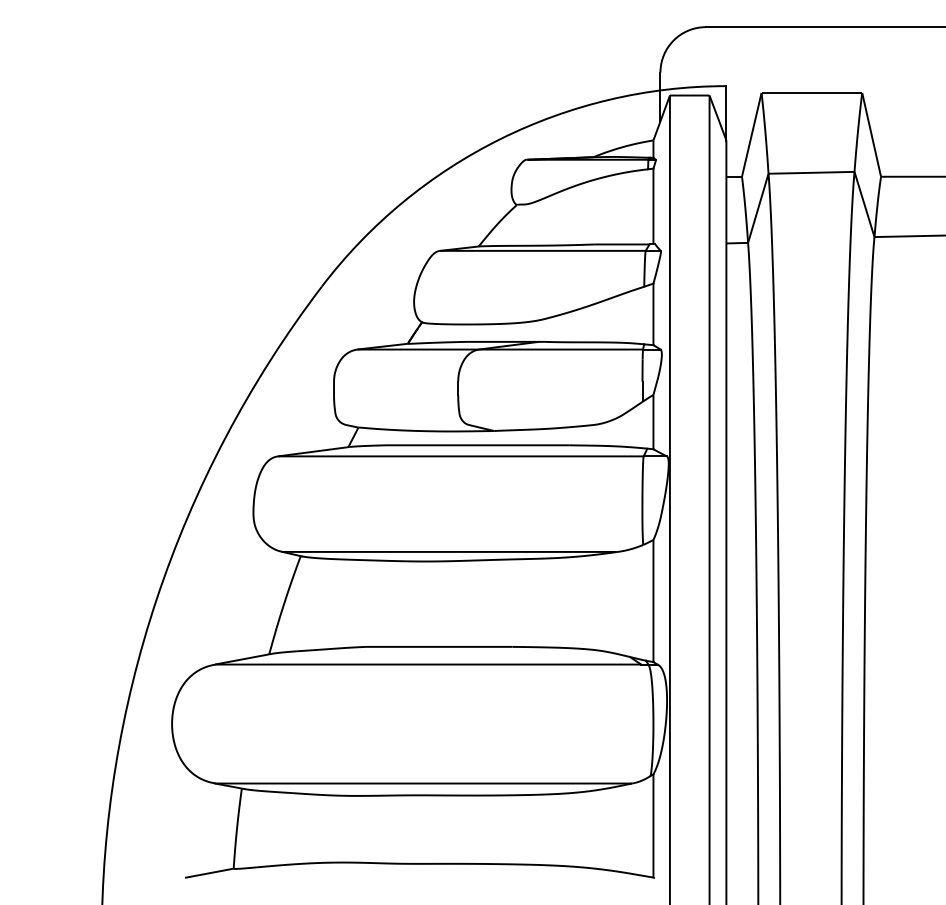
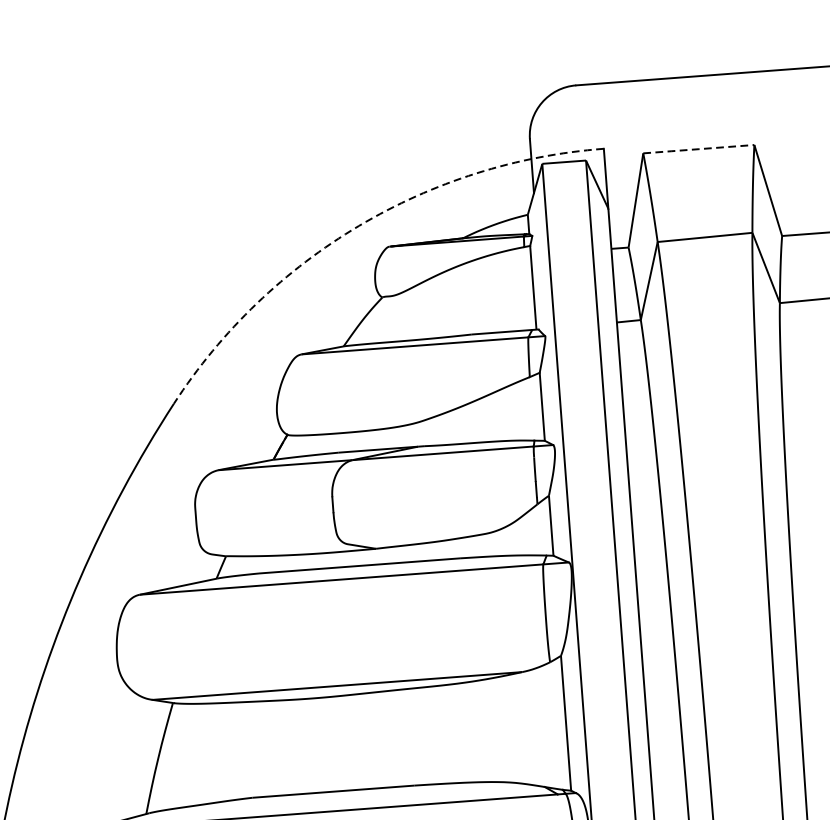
line: (811, 92) -> (698, 148), solid -> dashed
arc: (500, 139) -> (358, 226), solid -> dashed

